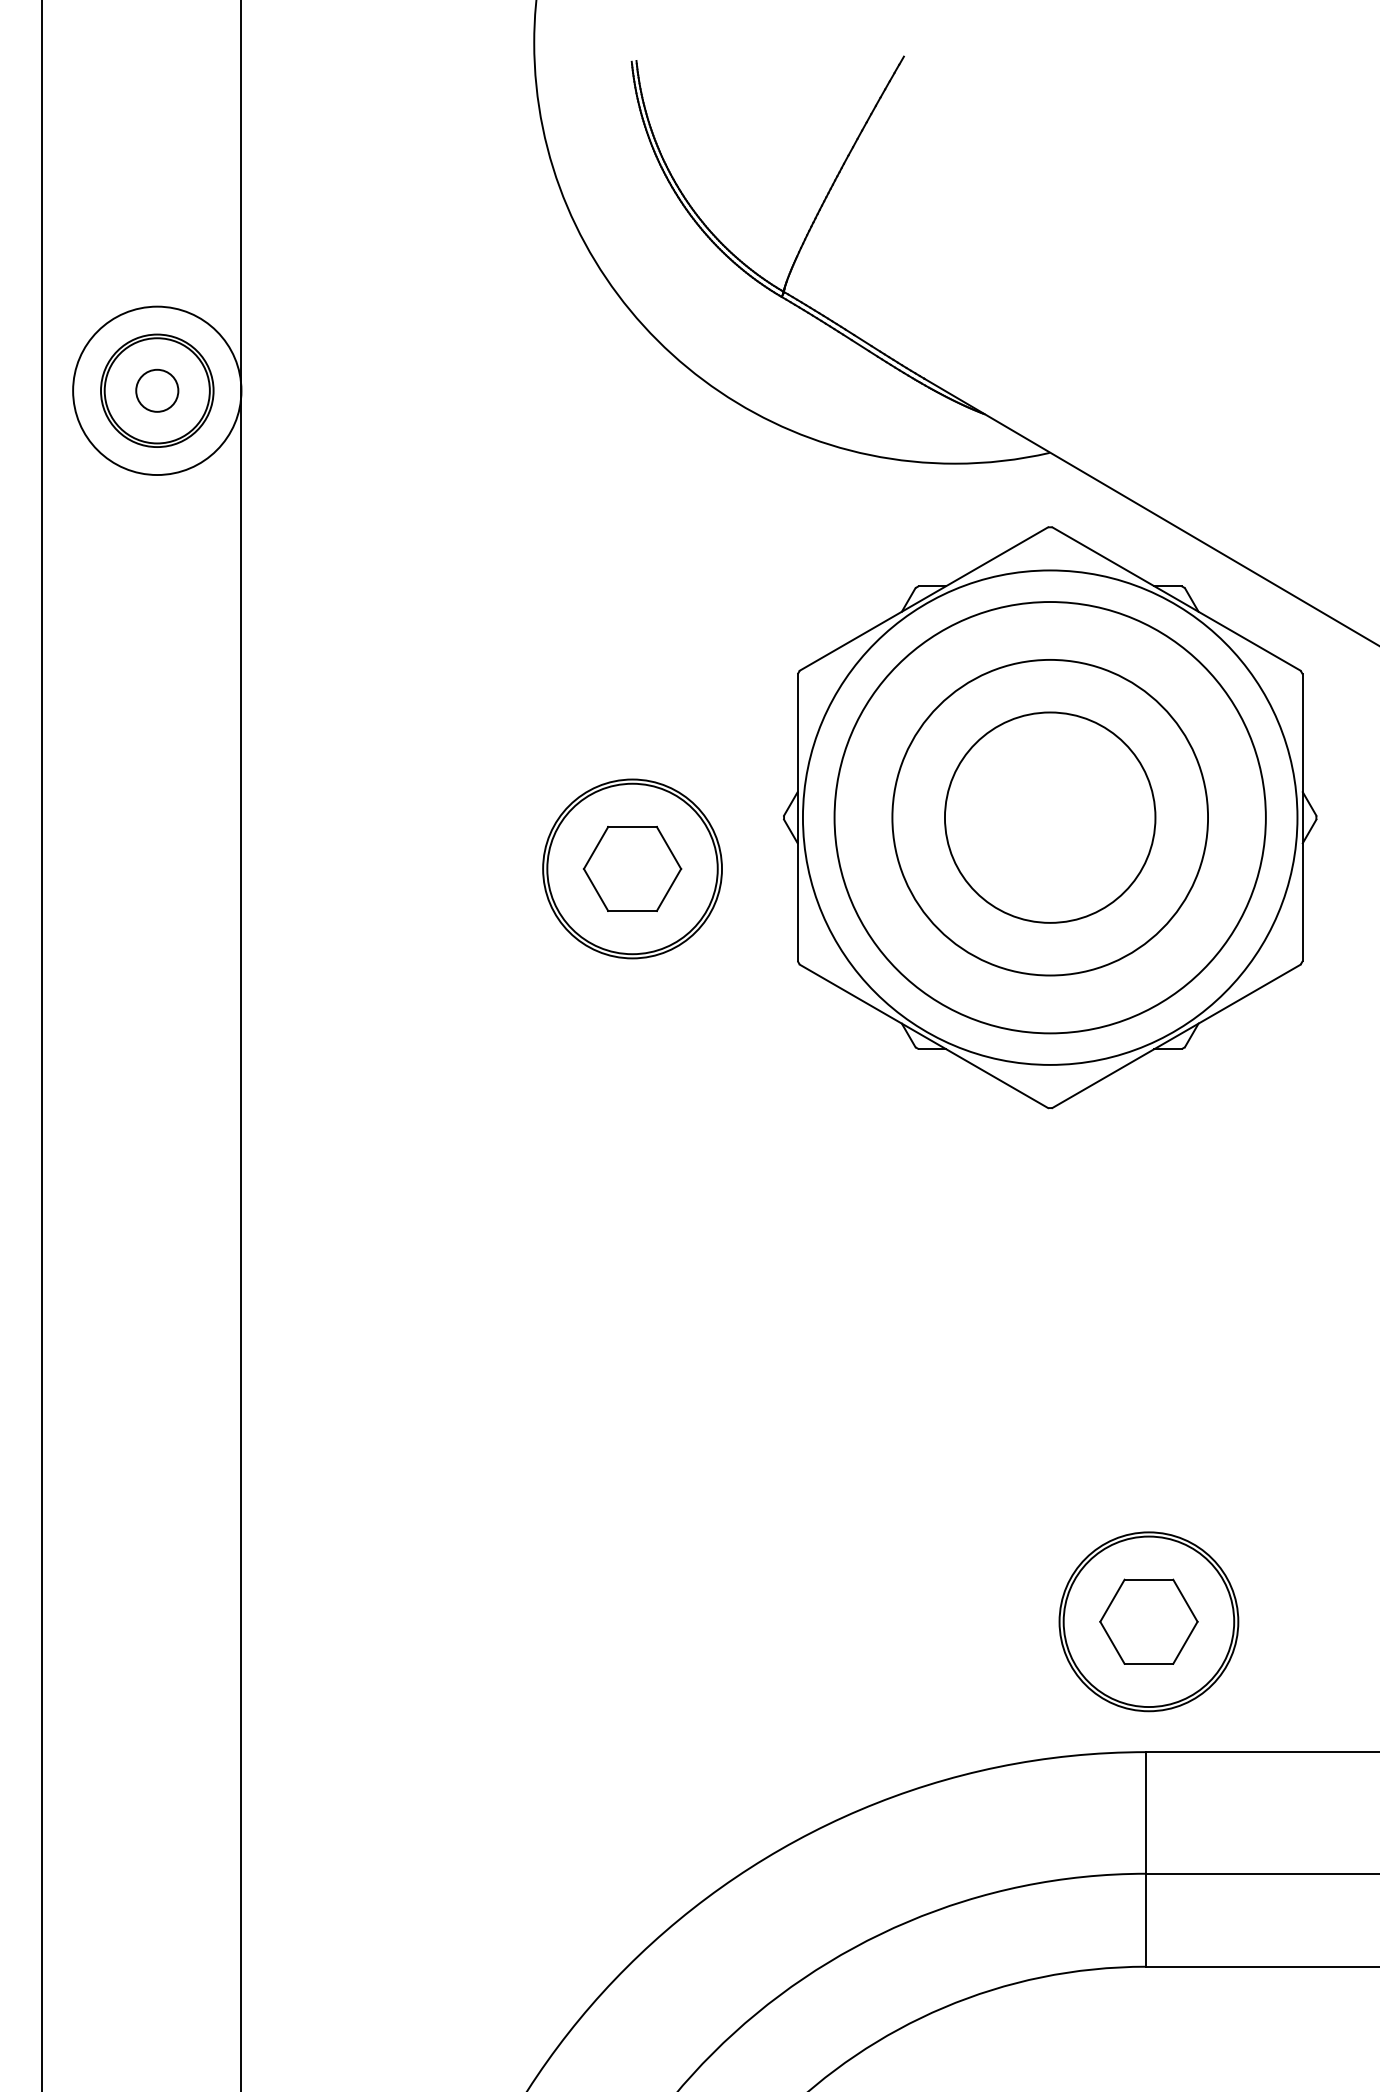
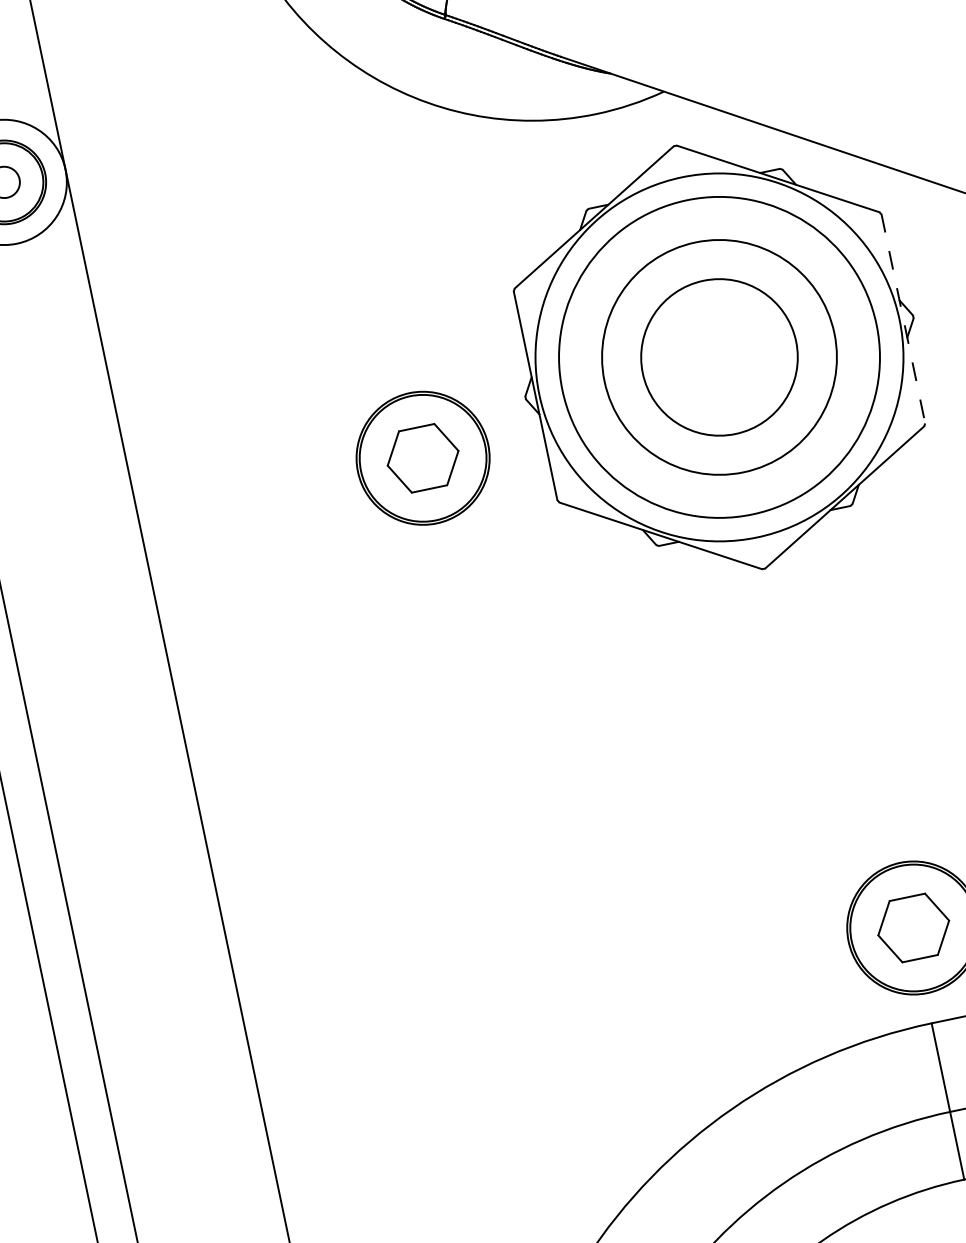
line: (1302, 818) -> (903, 319), solid -> dashed

